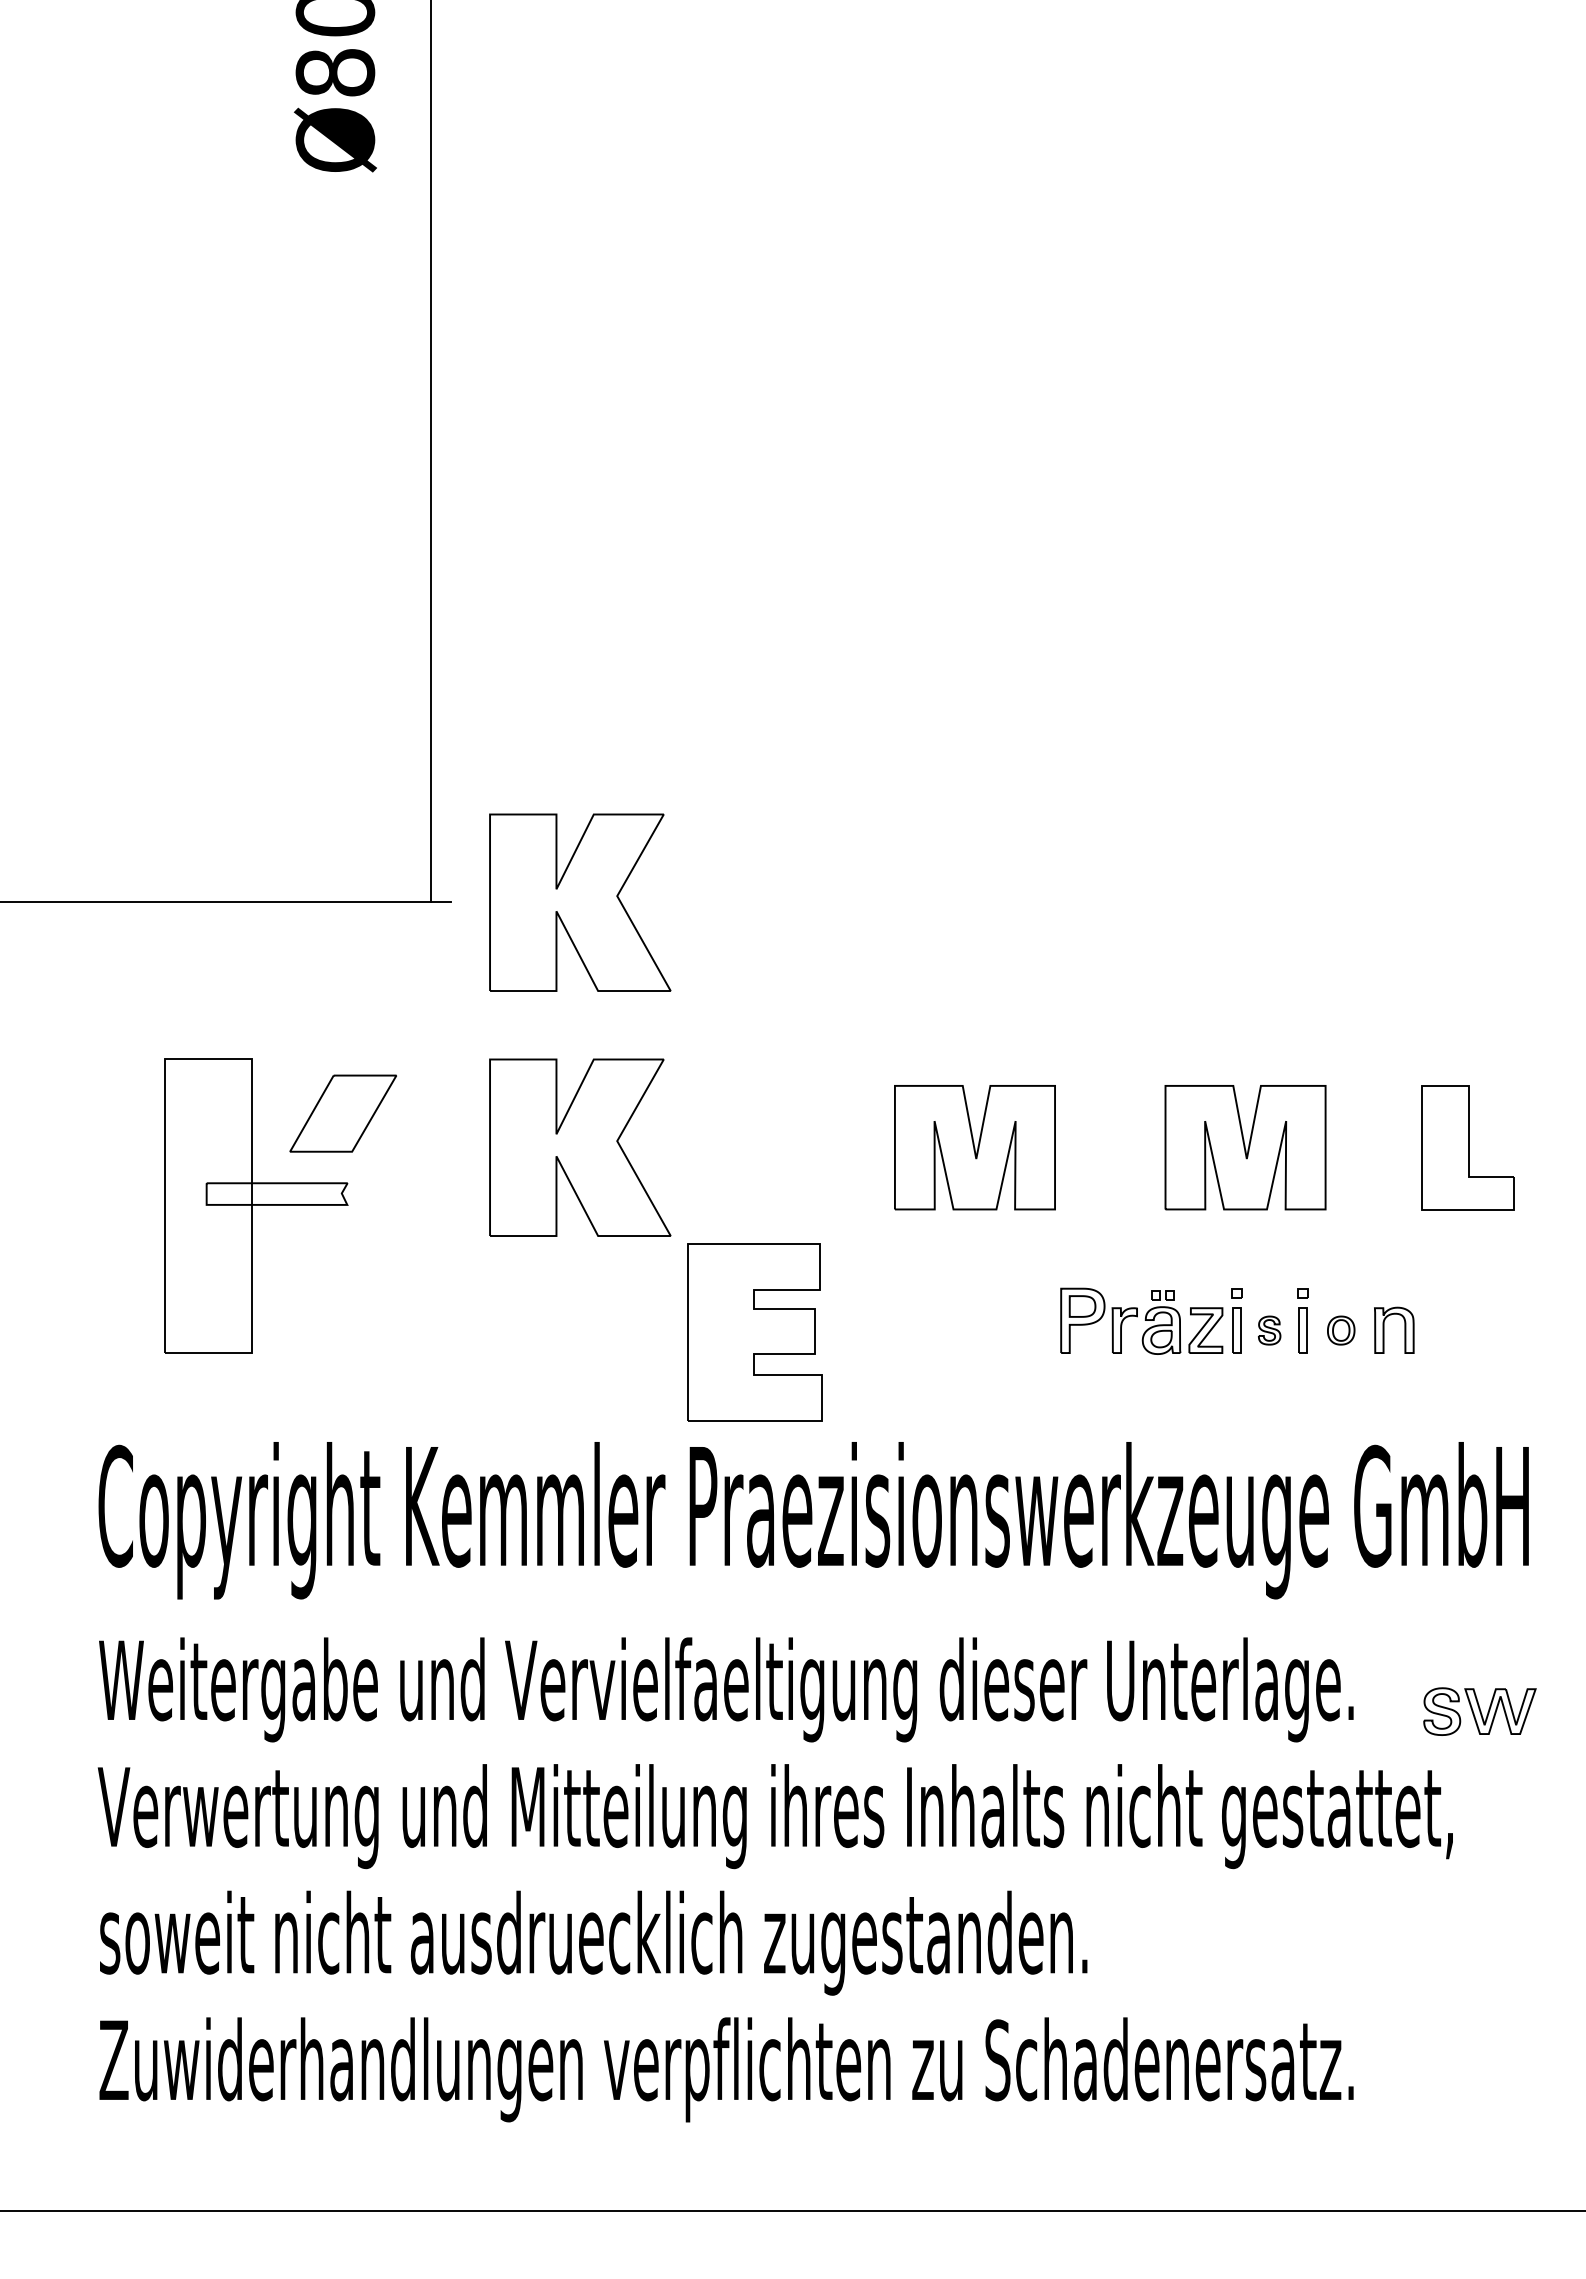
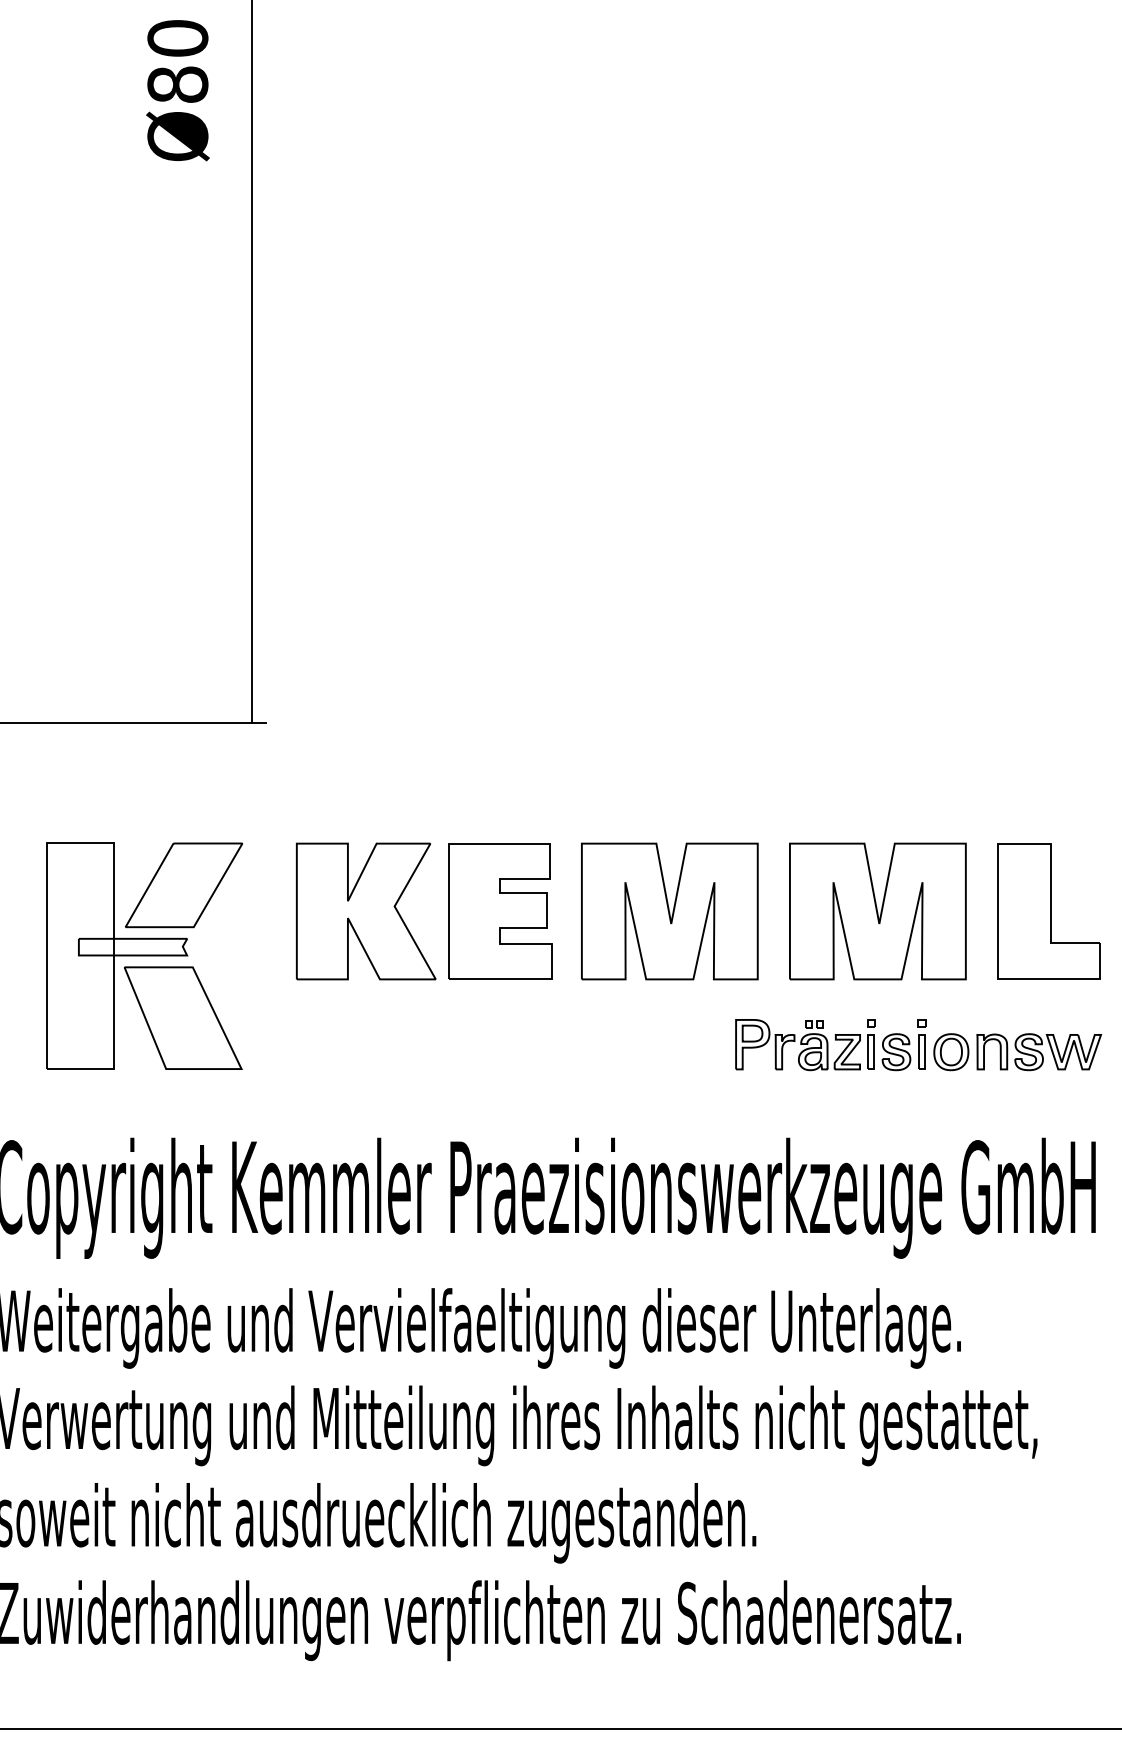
part: (580, 902) -> (366, 722), removed
part: (342, 1113) -> (183, 885), size x1.43
part: (974, 1147) -> (669, 911), size x1.43
part: (1245, 1147) -> (877, 911), size x1.43
part: (1467, 1147) -> (1048, 911), size x1.43
part: (342, 1286) -> (183, 1018), added
part: (1269, 1330) -> (896, 1052), size x1.67
part: (1341, 1330) -> (951, 1052), size x1.67
part: (754, 1332) -> (500, 911), moved
part: (1479, 1711) -> (1057, 1052), moved

